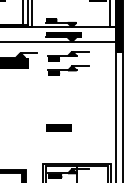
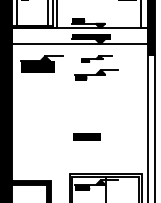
part: (68, 55) -> (96, 58), size x0.7

